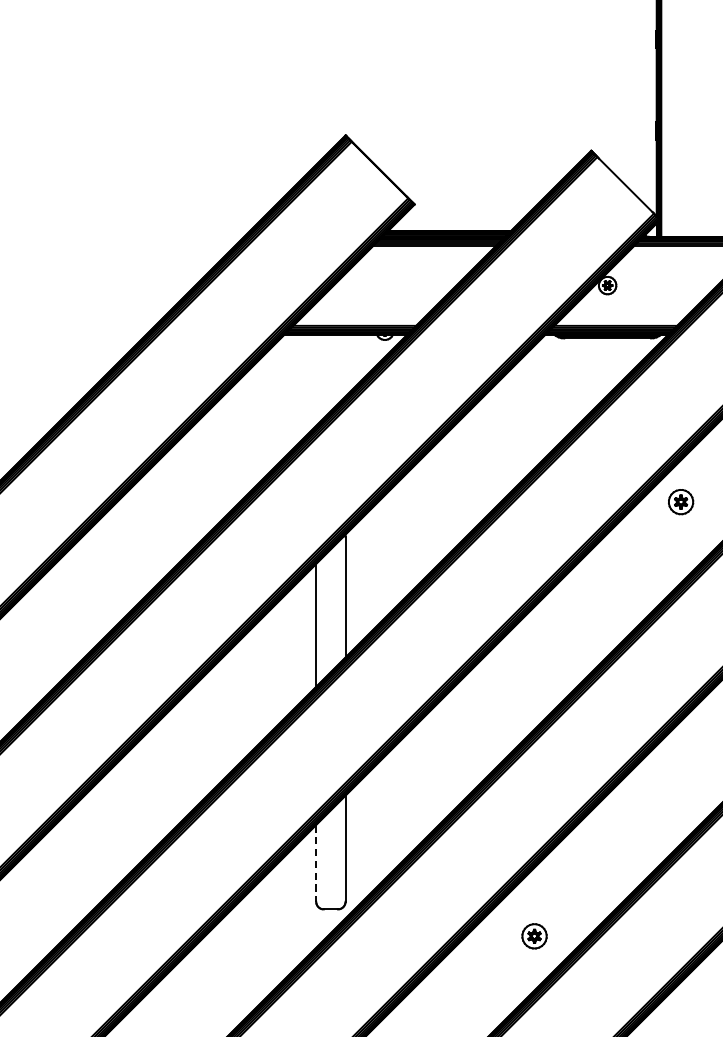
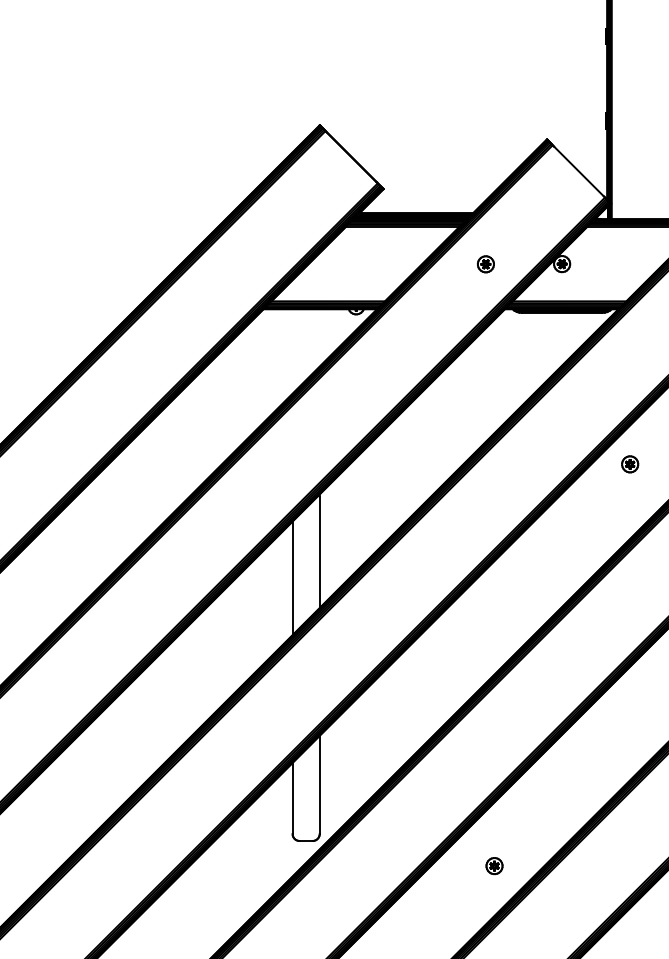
part: (524, 286) -> (485, 264), added
part: (681, 502) -> (630, 464), size x0.71
line: (316, 863) -> (292, 798), dashed -> solid
part: (534, 936) -> (494, 866), size x0.71

